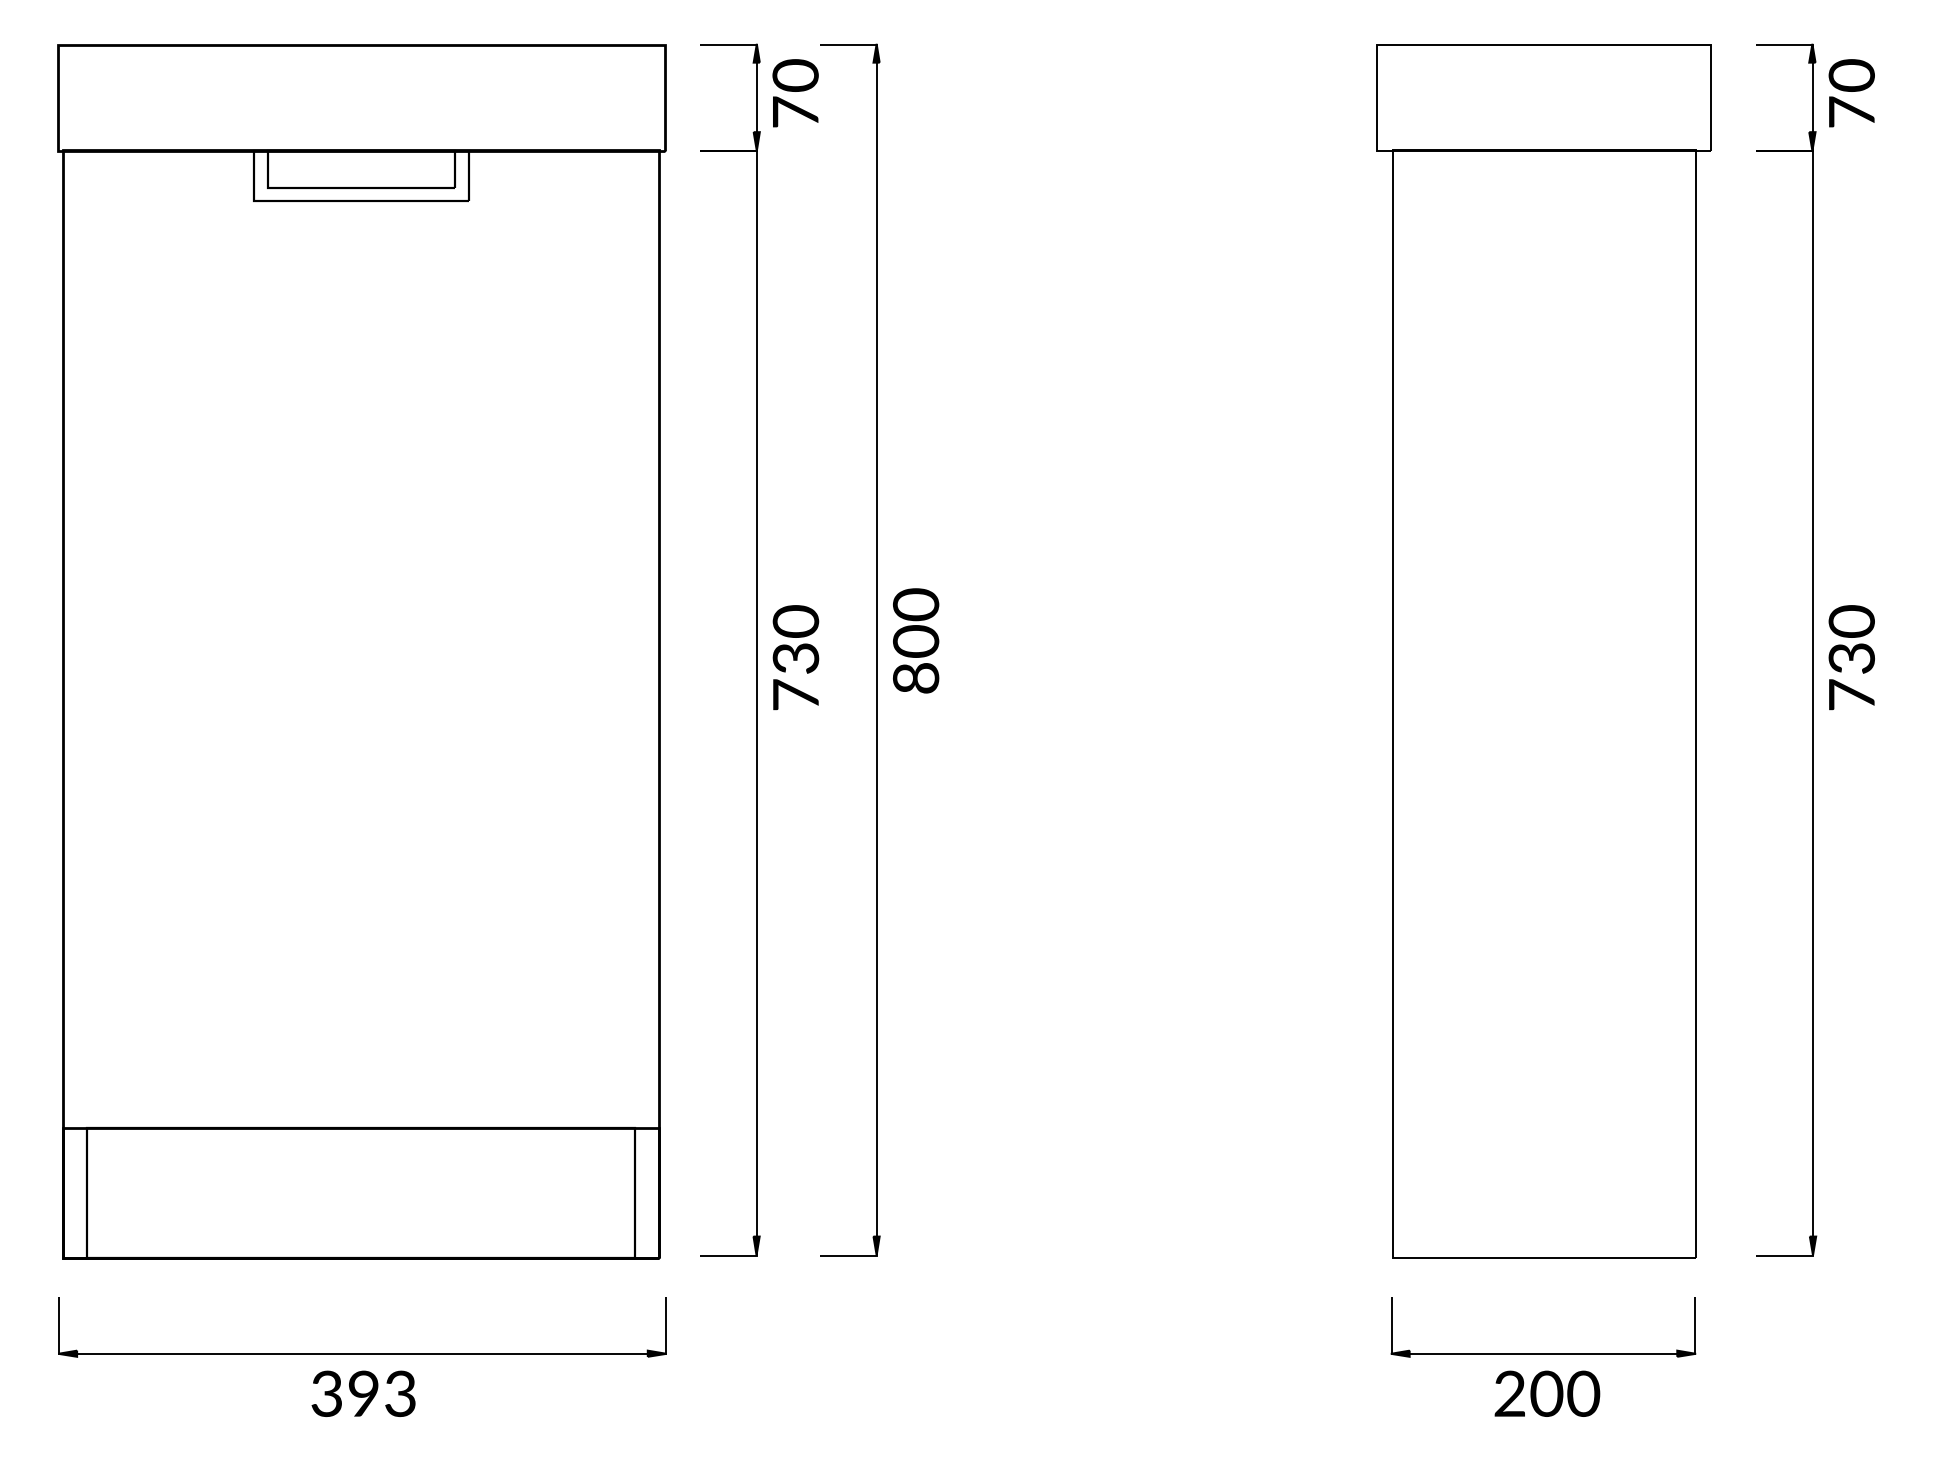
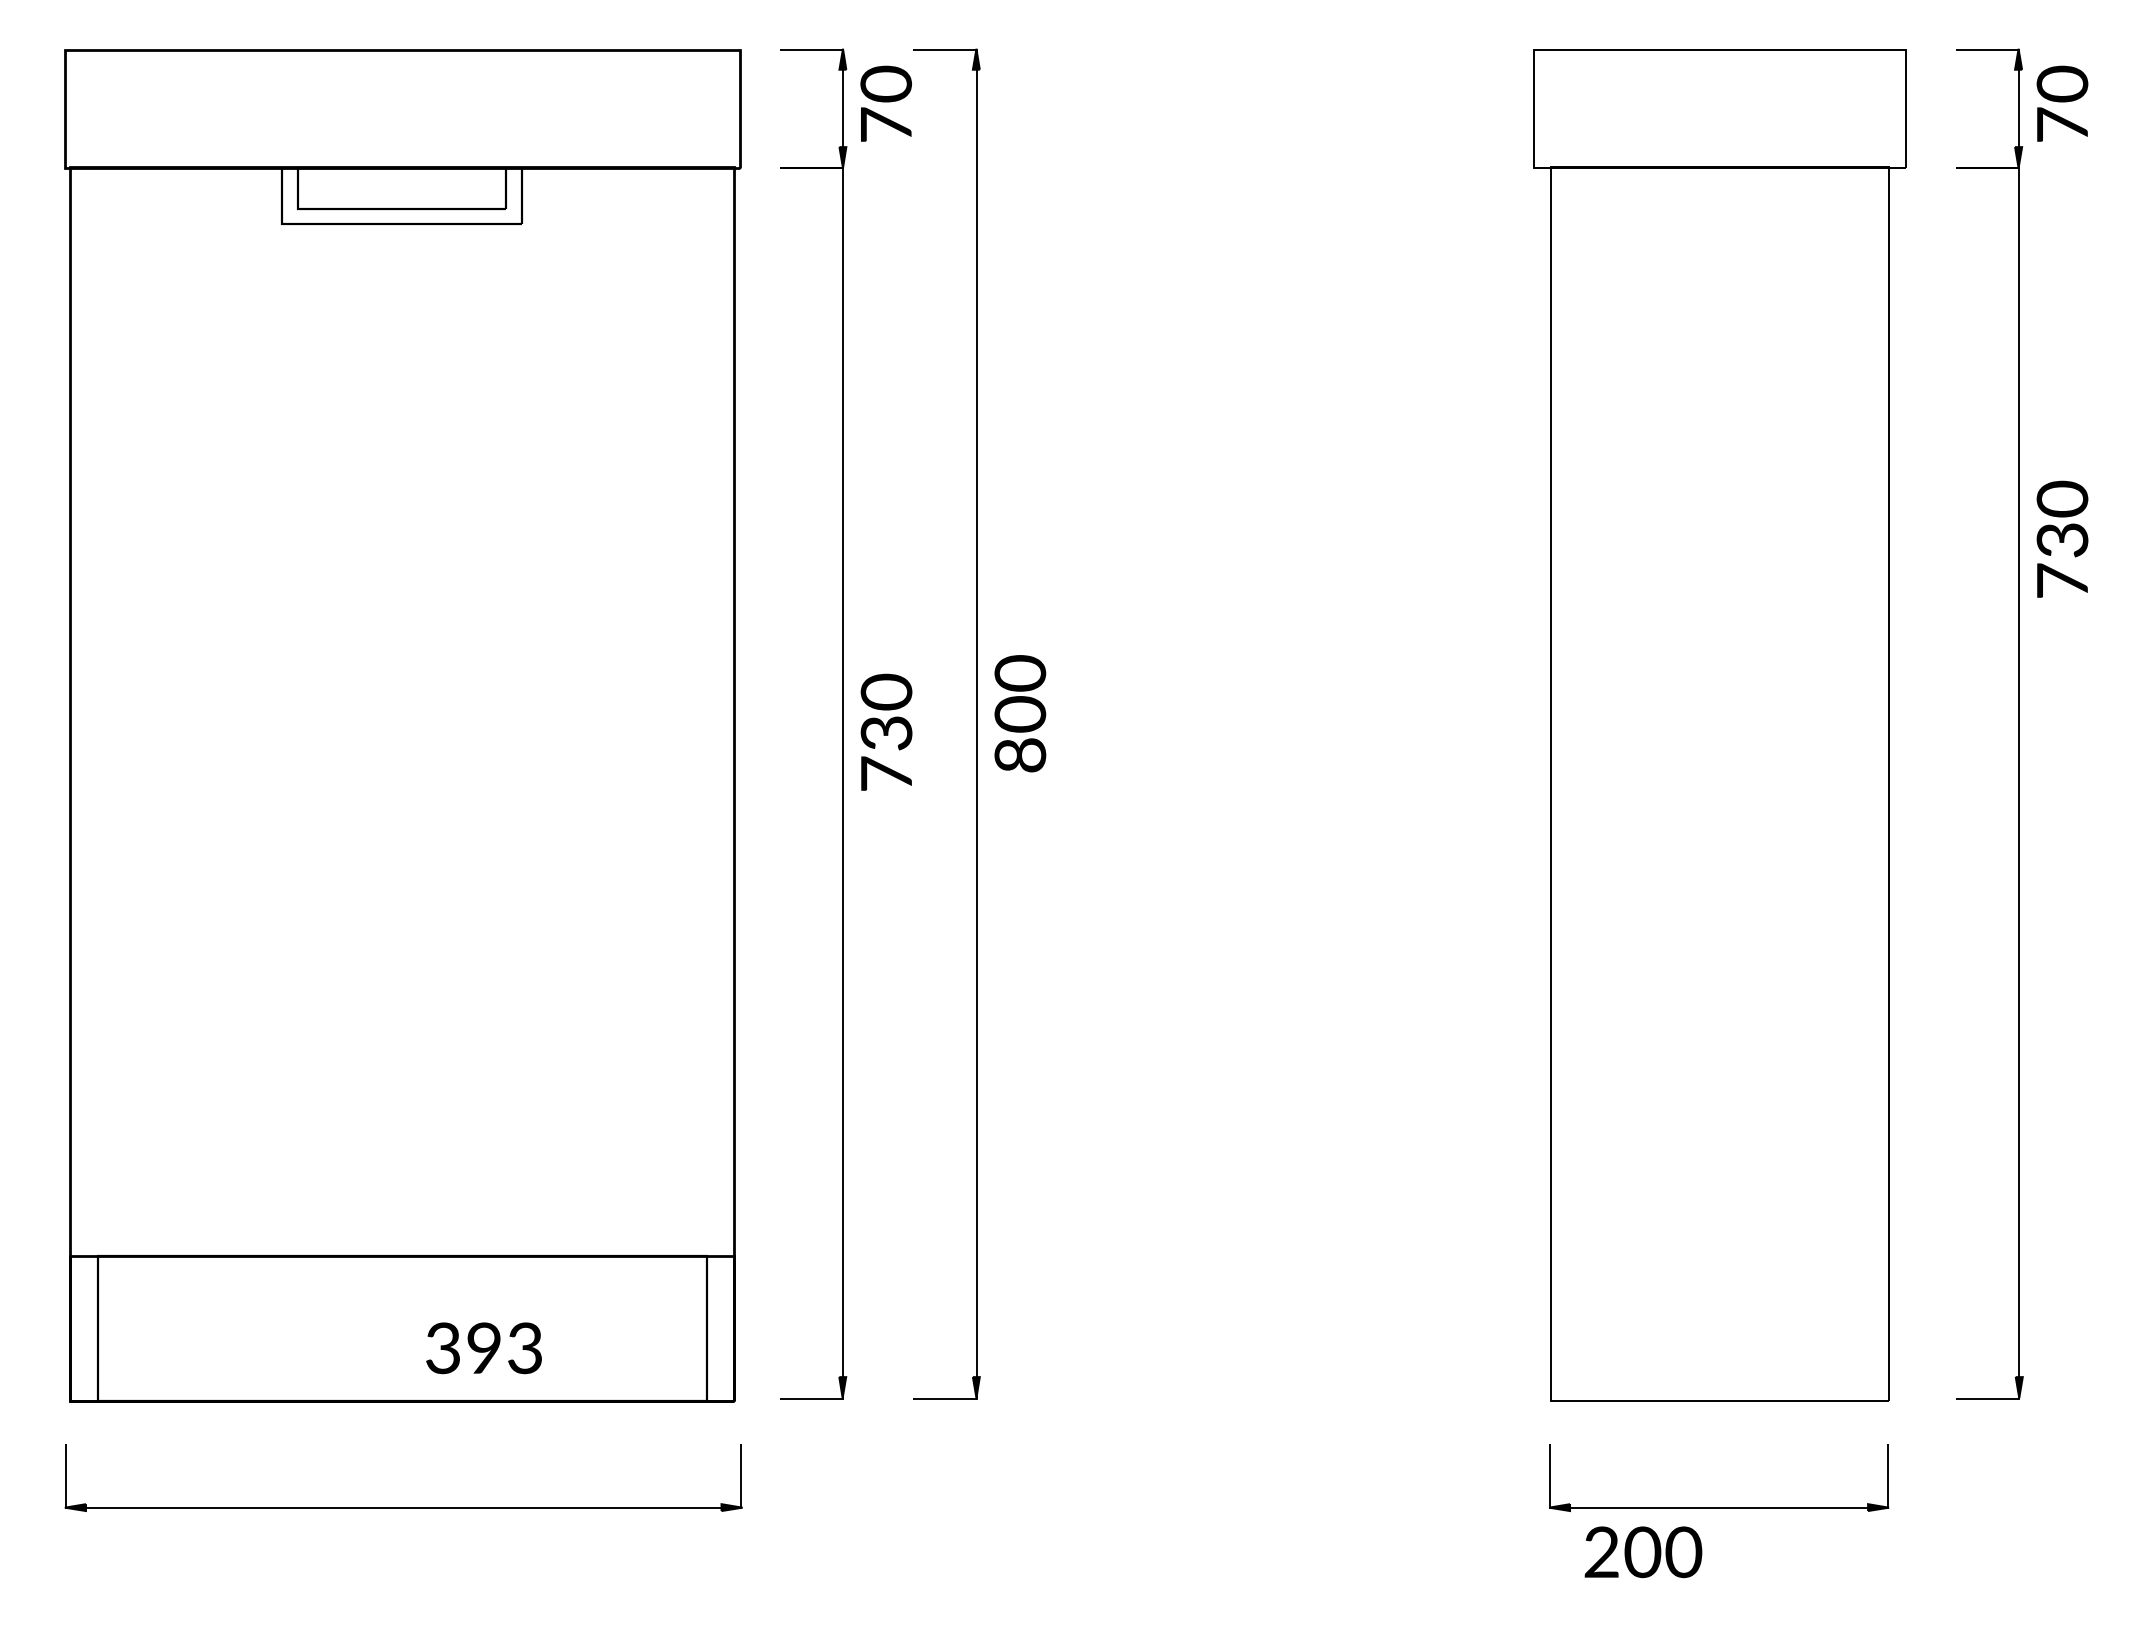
text: (1851, 656) -> (2062, 538), moved
text: (363, 1394) -> (483, 1348), moved
text: (1547, 1394) -> (1643, 1552), moved

